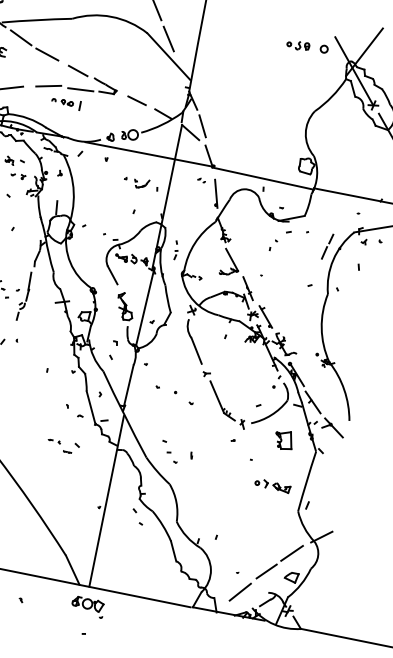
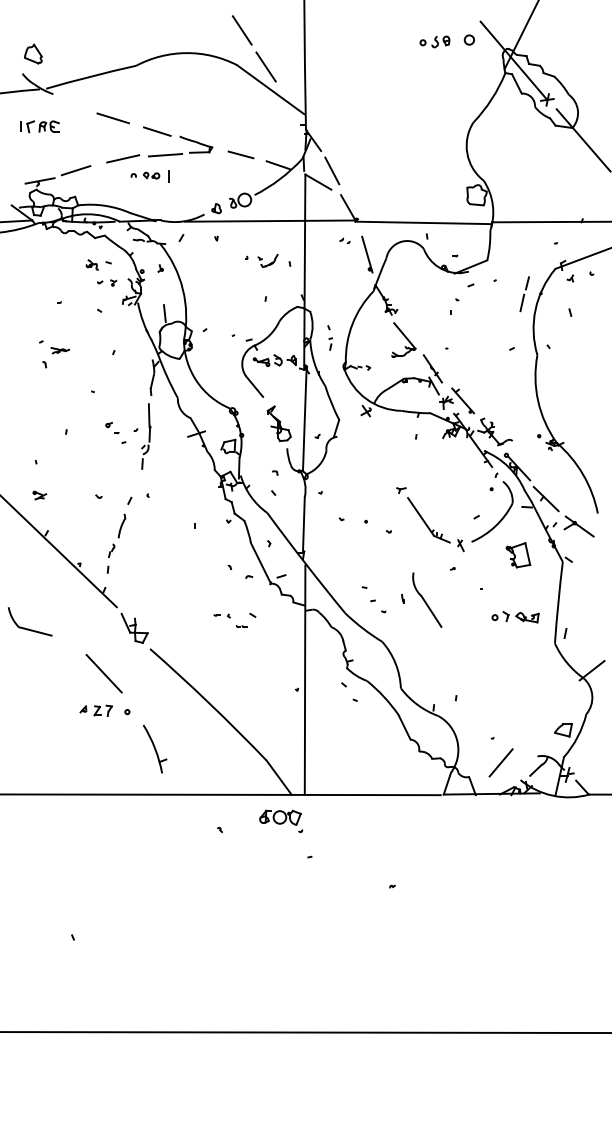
line: (21, 37) -> (75, 103), removed
part: (195, 341) -> (427, 599), moved
line: (291, 553) -> (557, 699), removed
line: (266, 570) -> (529, 728), removed
part: (88, 607) -> (281, 821), moved

